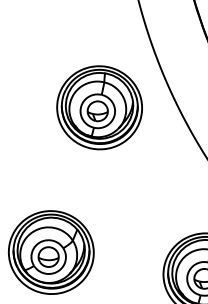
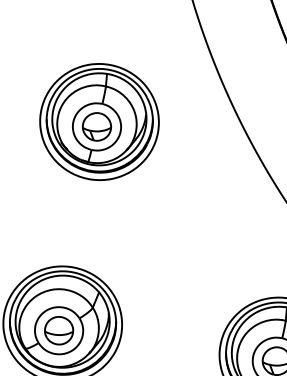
part: (99, 107) -> (99, 121), moved

